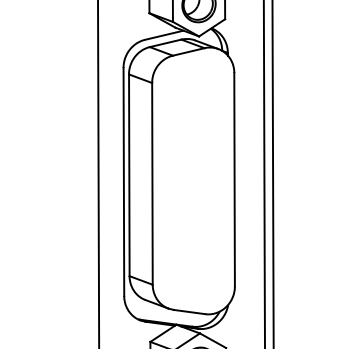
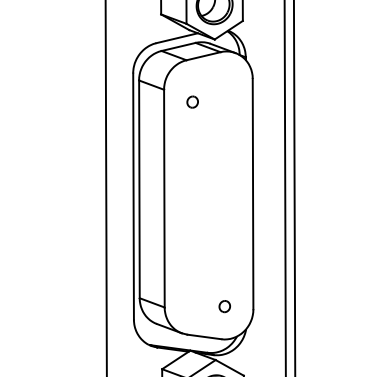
part: (178, 94) -> (192, 102), added
part: (208, 283) -> (224, 306), added

